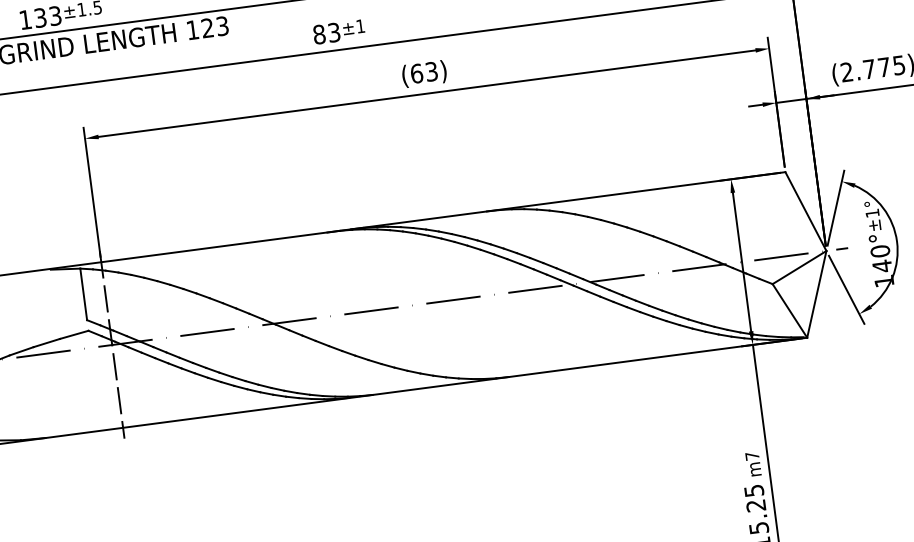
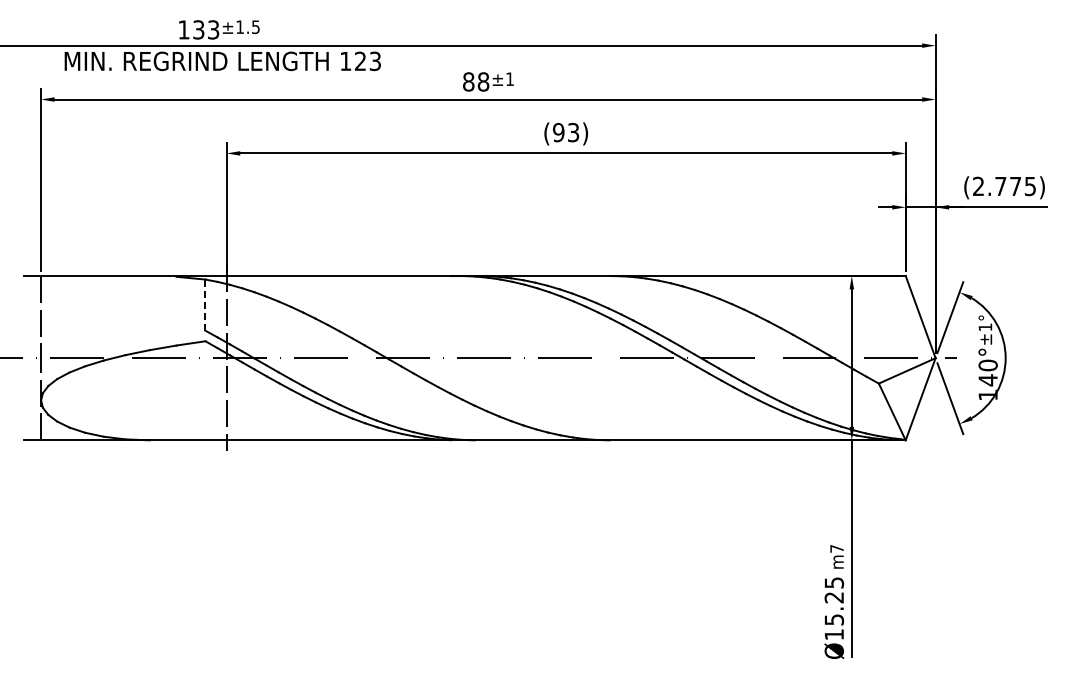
text: (334, 32) -> (483, 81), 83 -> 88
text: (416, 73) -> (558, 132), (63) -> (93)
line: (83, 294) -> (205, 305), solid -> dashed

